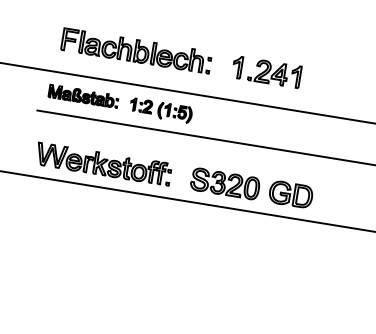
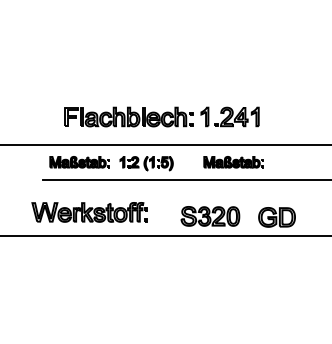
part: (136, 50) -> (128, 116), moved
part: (262, 125) -> (233, 162), added
part: (103, 164) -> (89, 212), moved
part: (290, 194) -> (276, 217), moved

